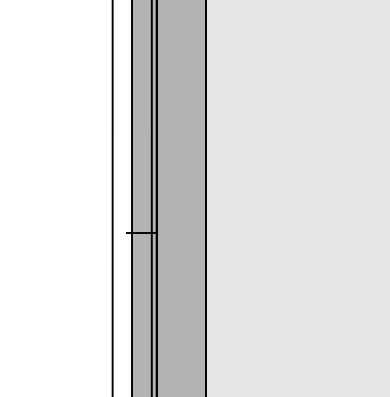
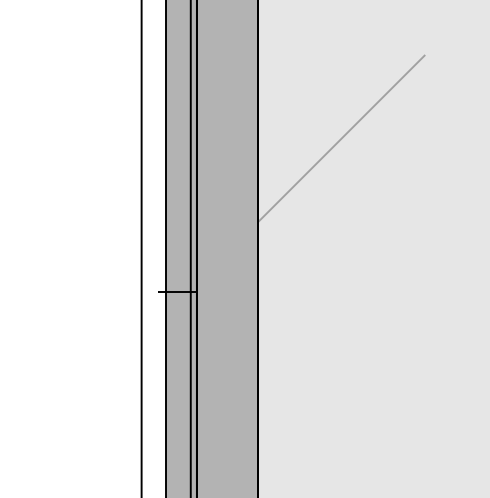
hatch: (271, 109) -> (341, 137), added

